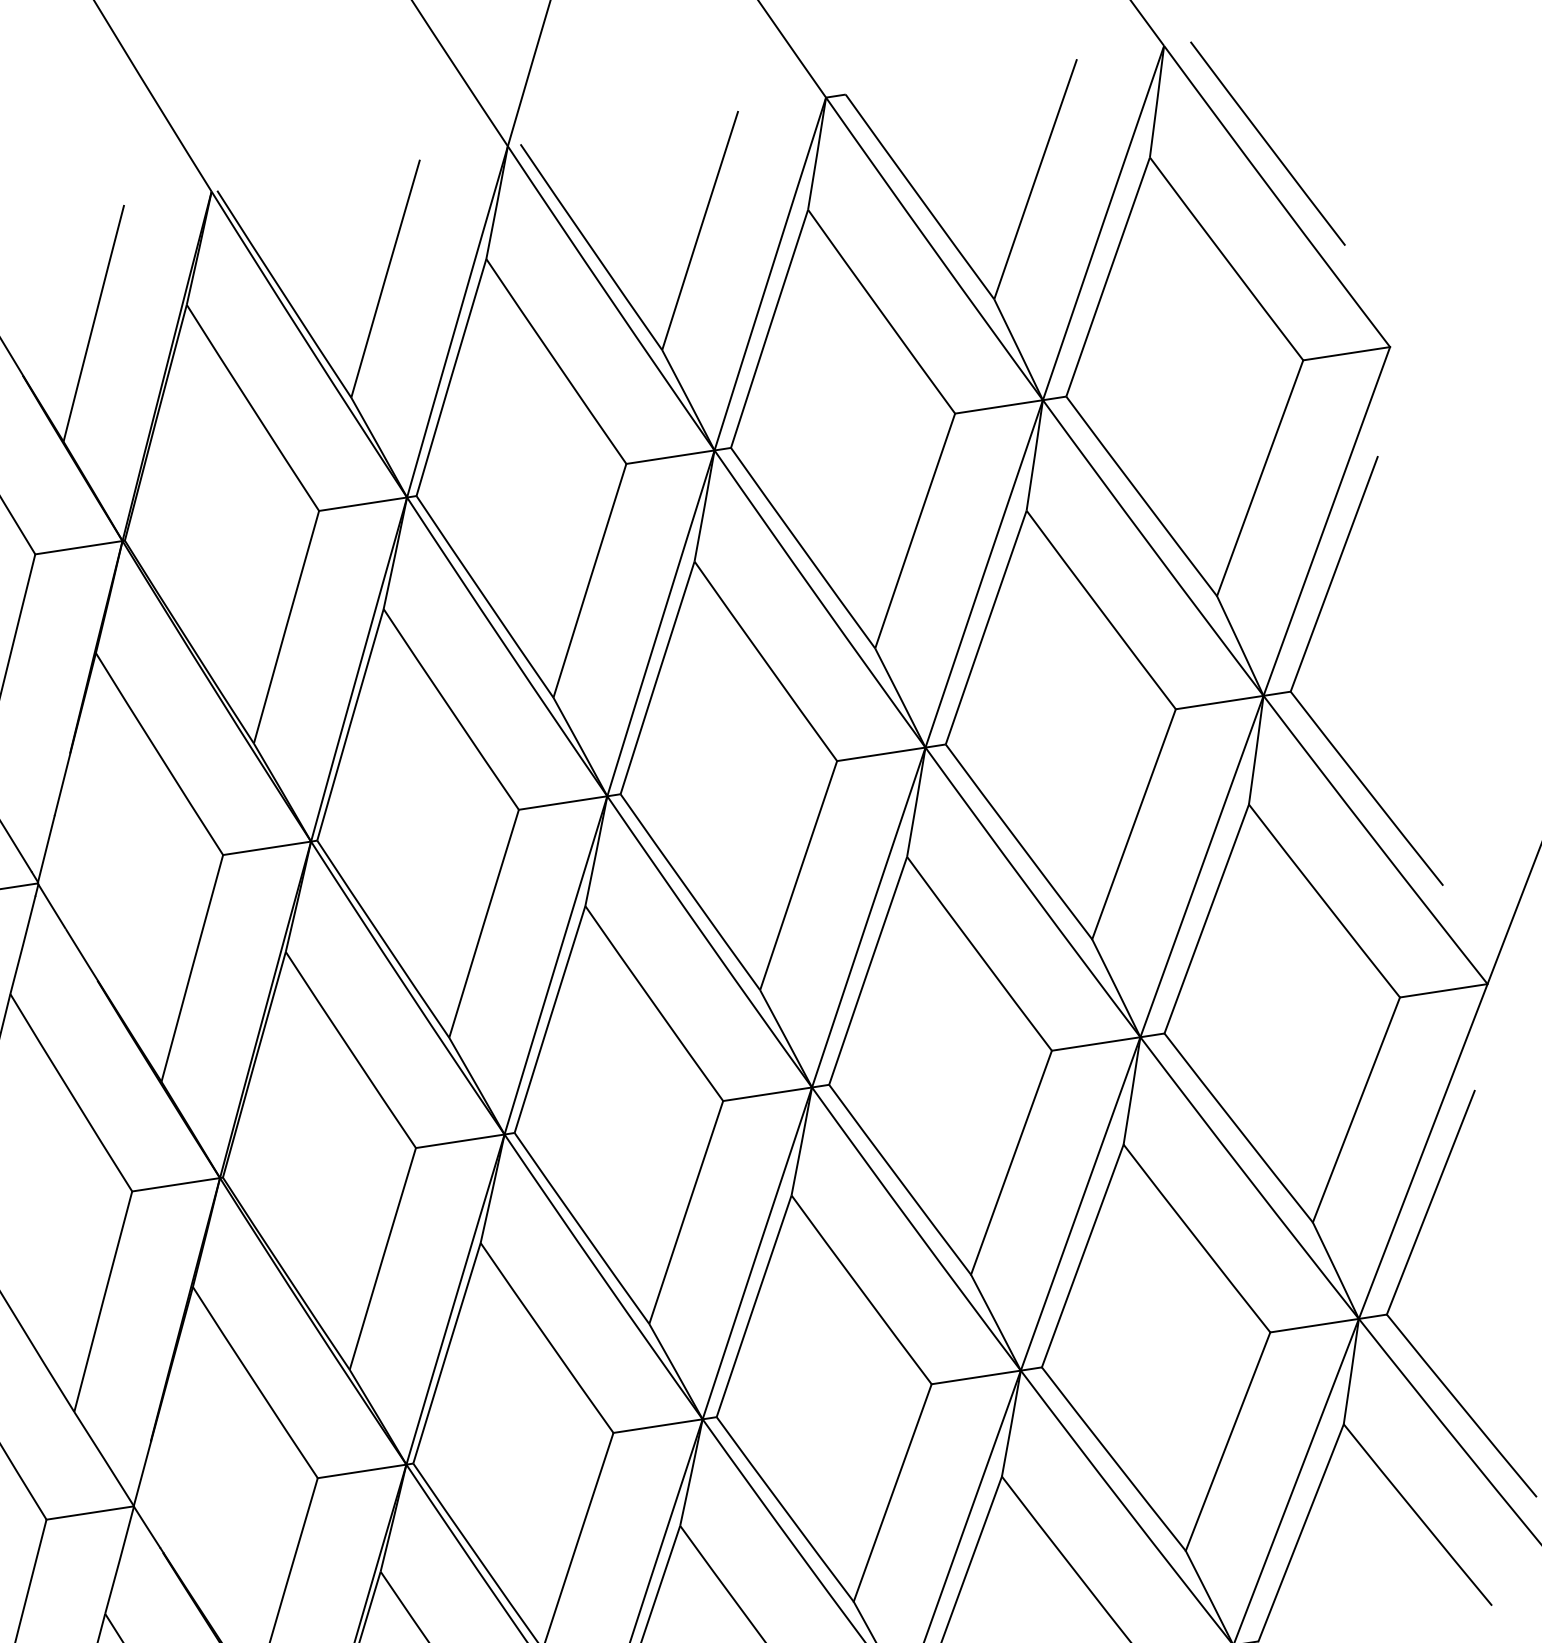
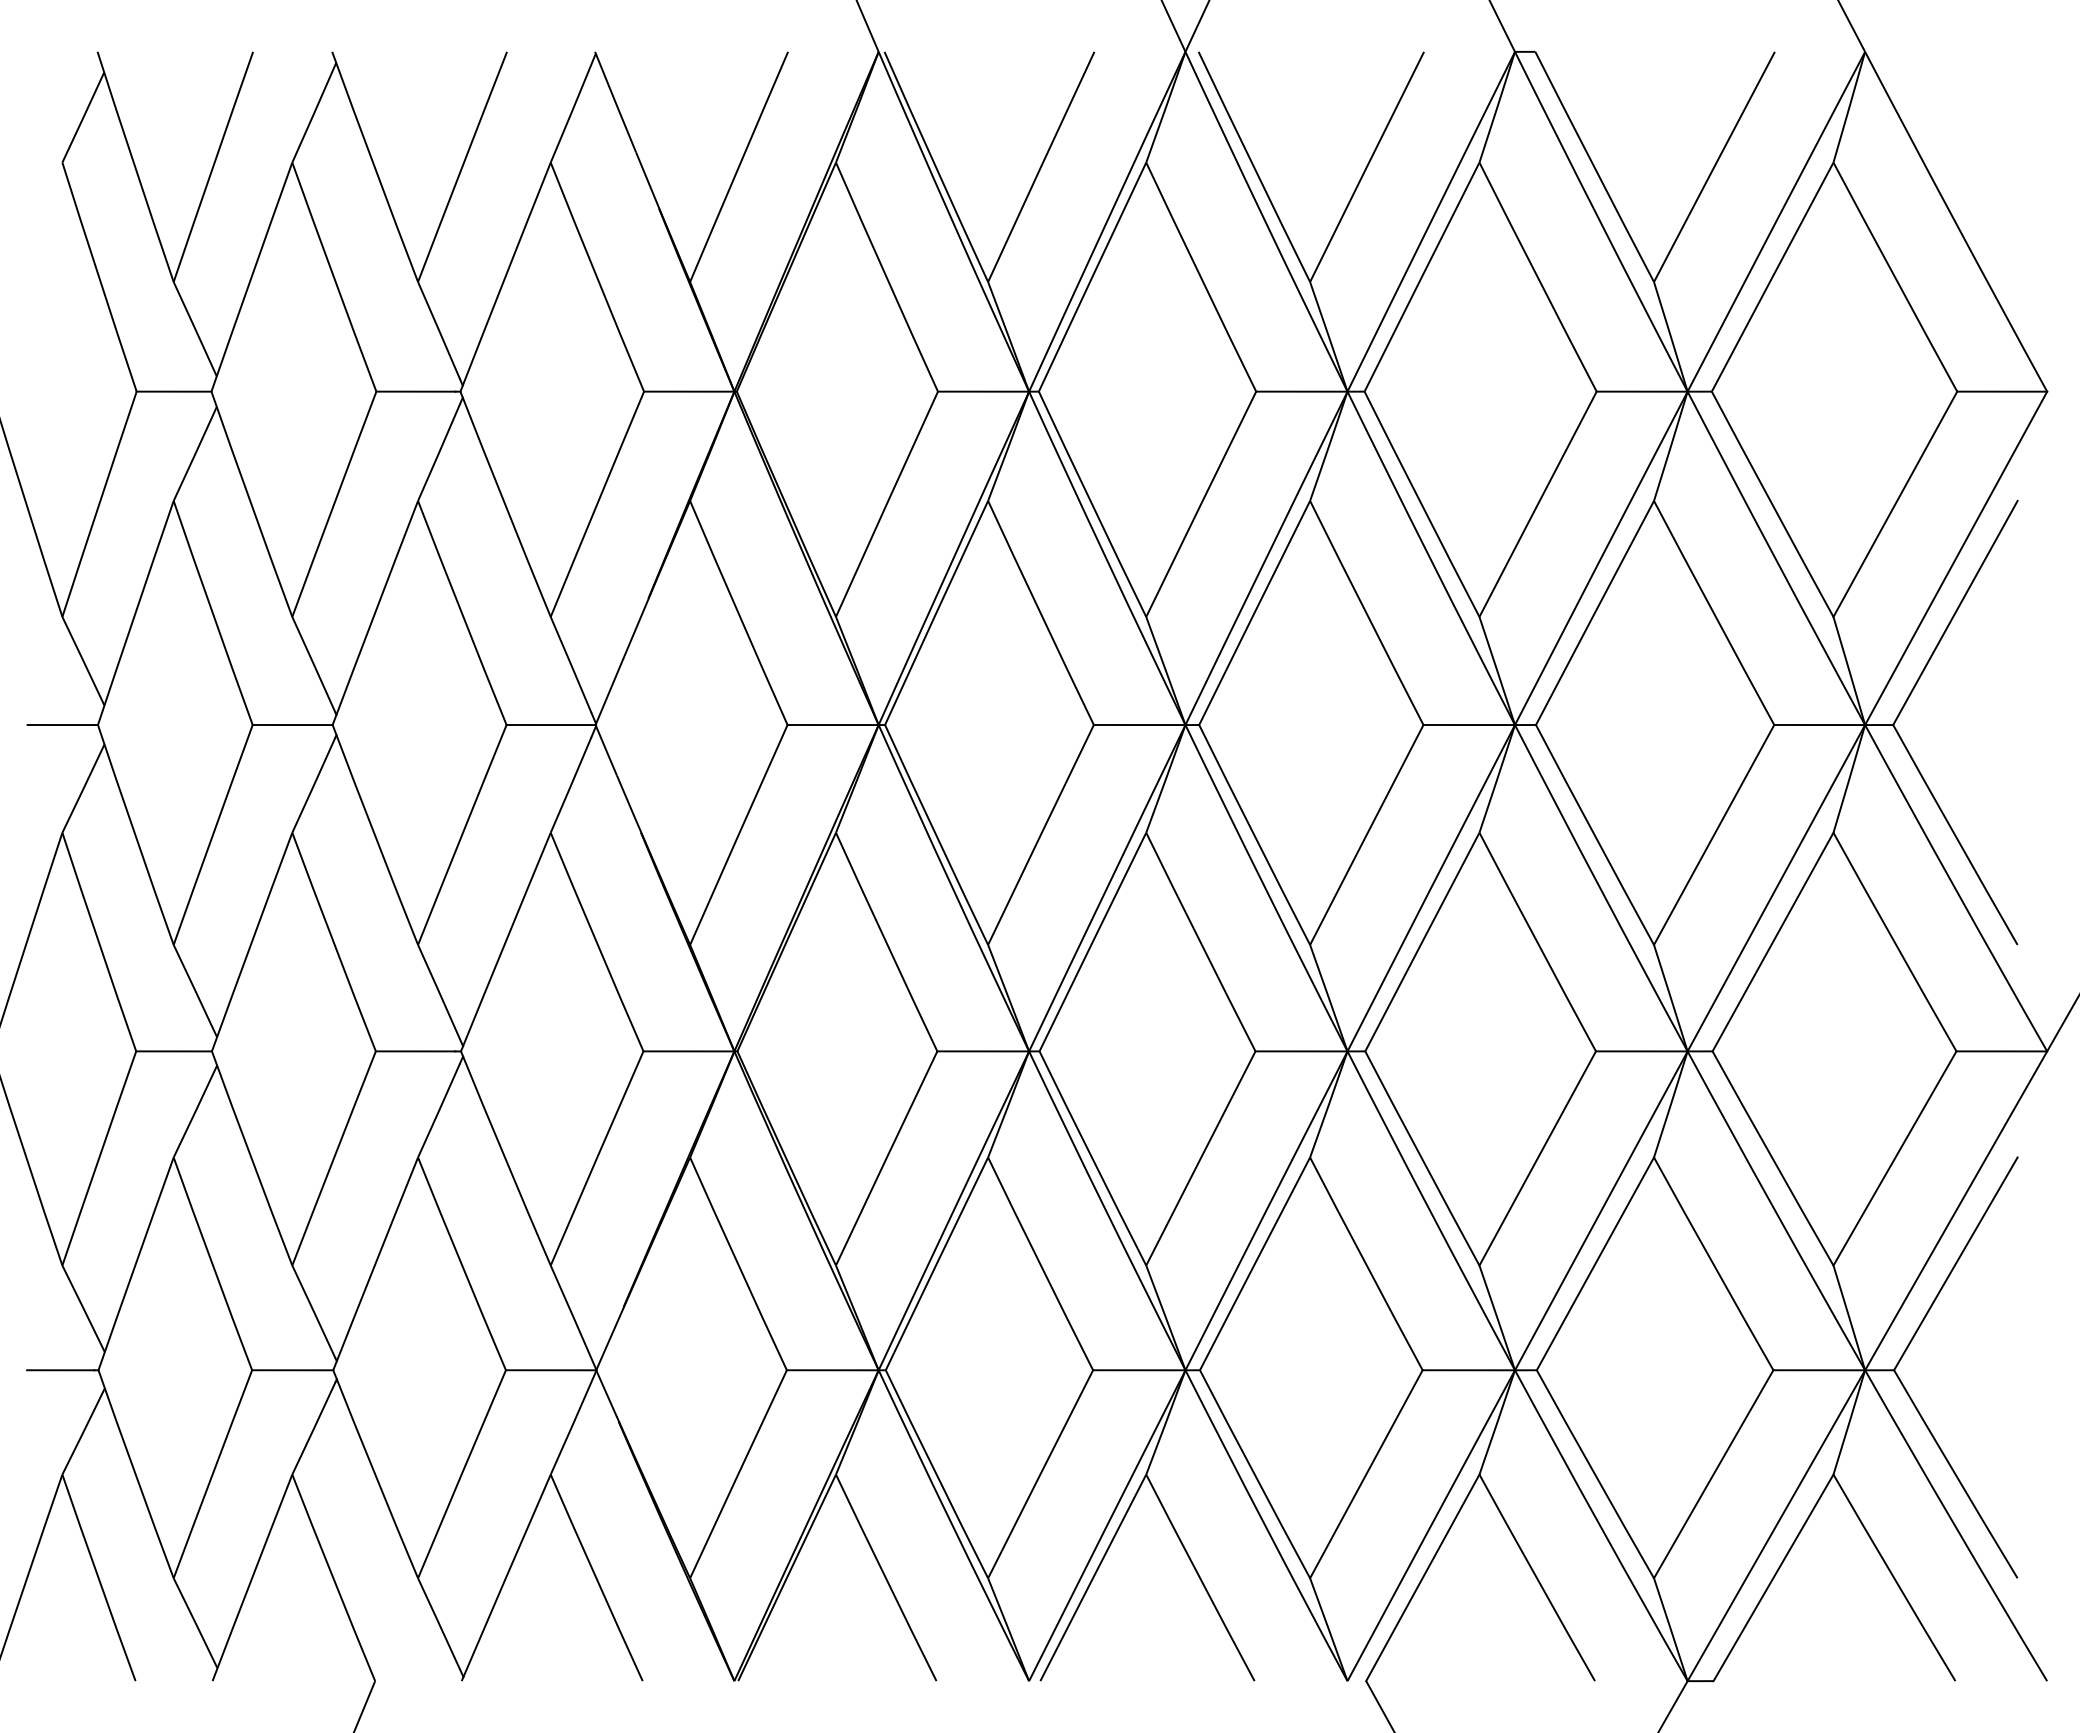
line: (1268, 143) -> (1955, 166), removed

